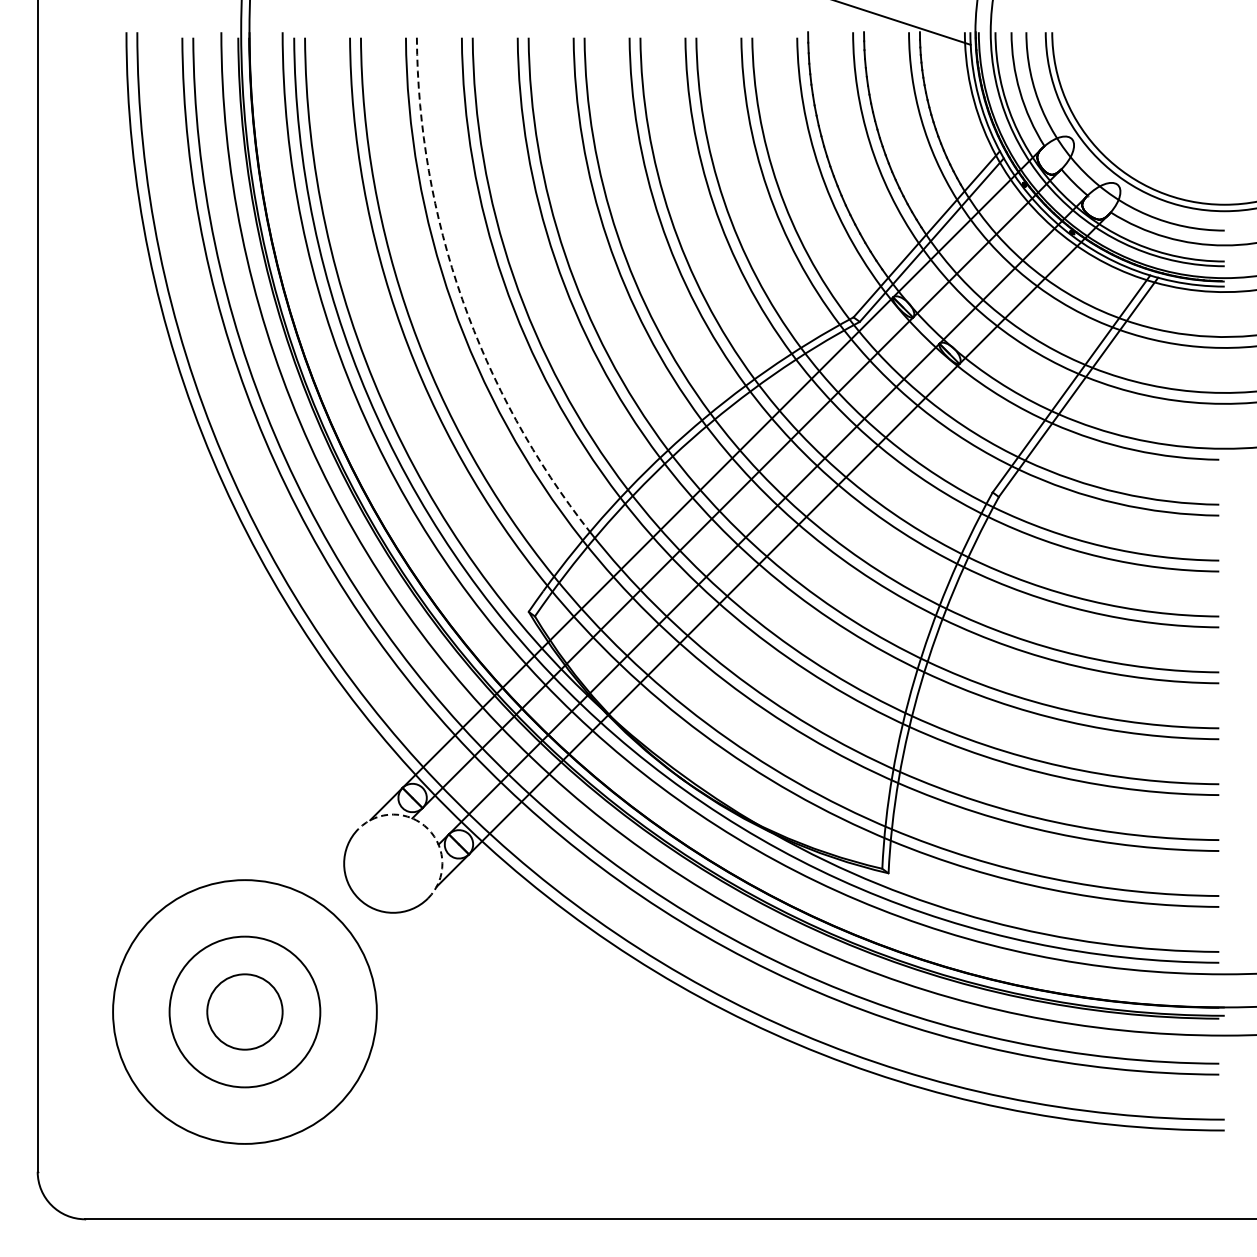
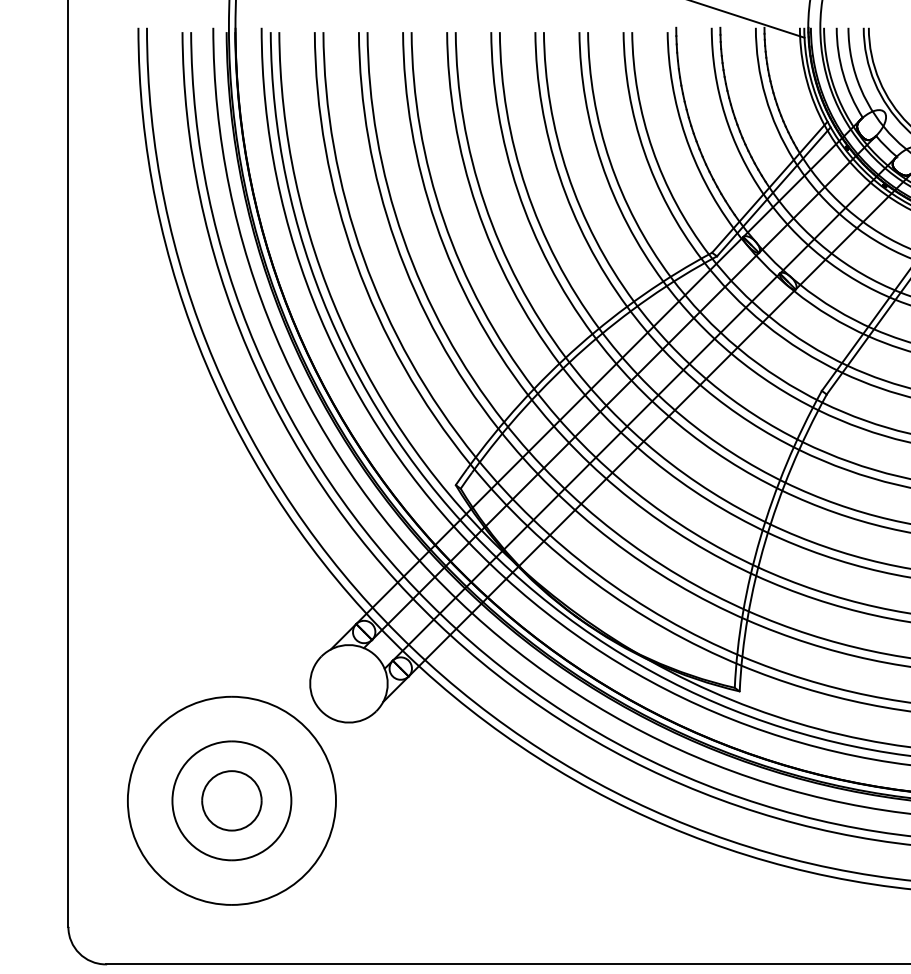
arc: (462, 299) -> (403, 238), dashed -> solid
arc: (428, 828) -> (376, 656), dashed -> solid

